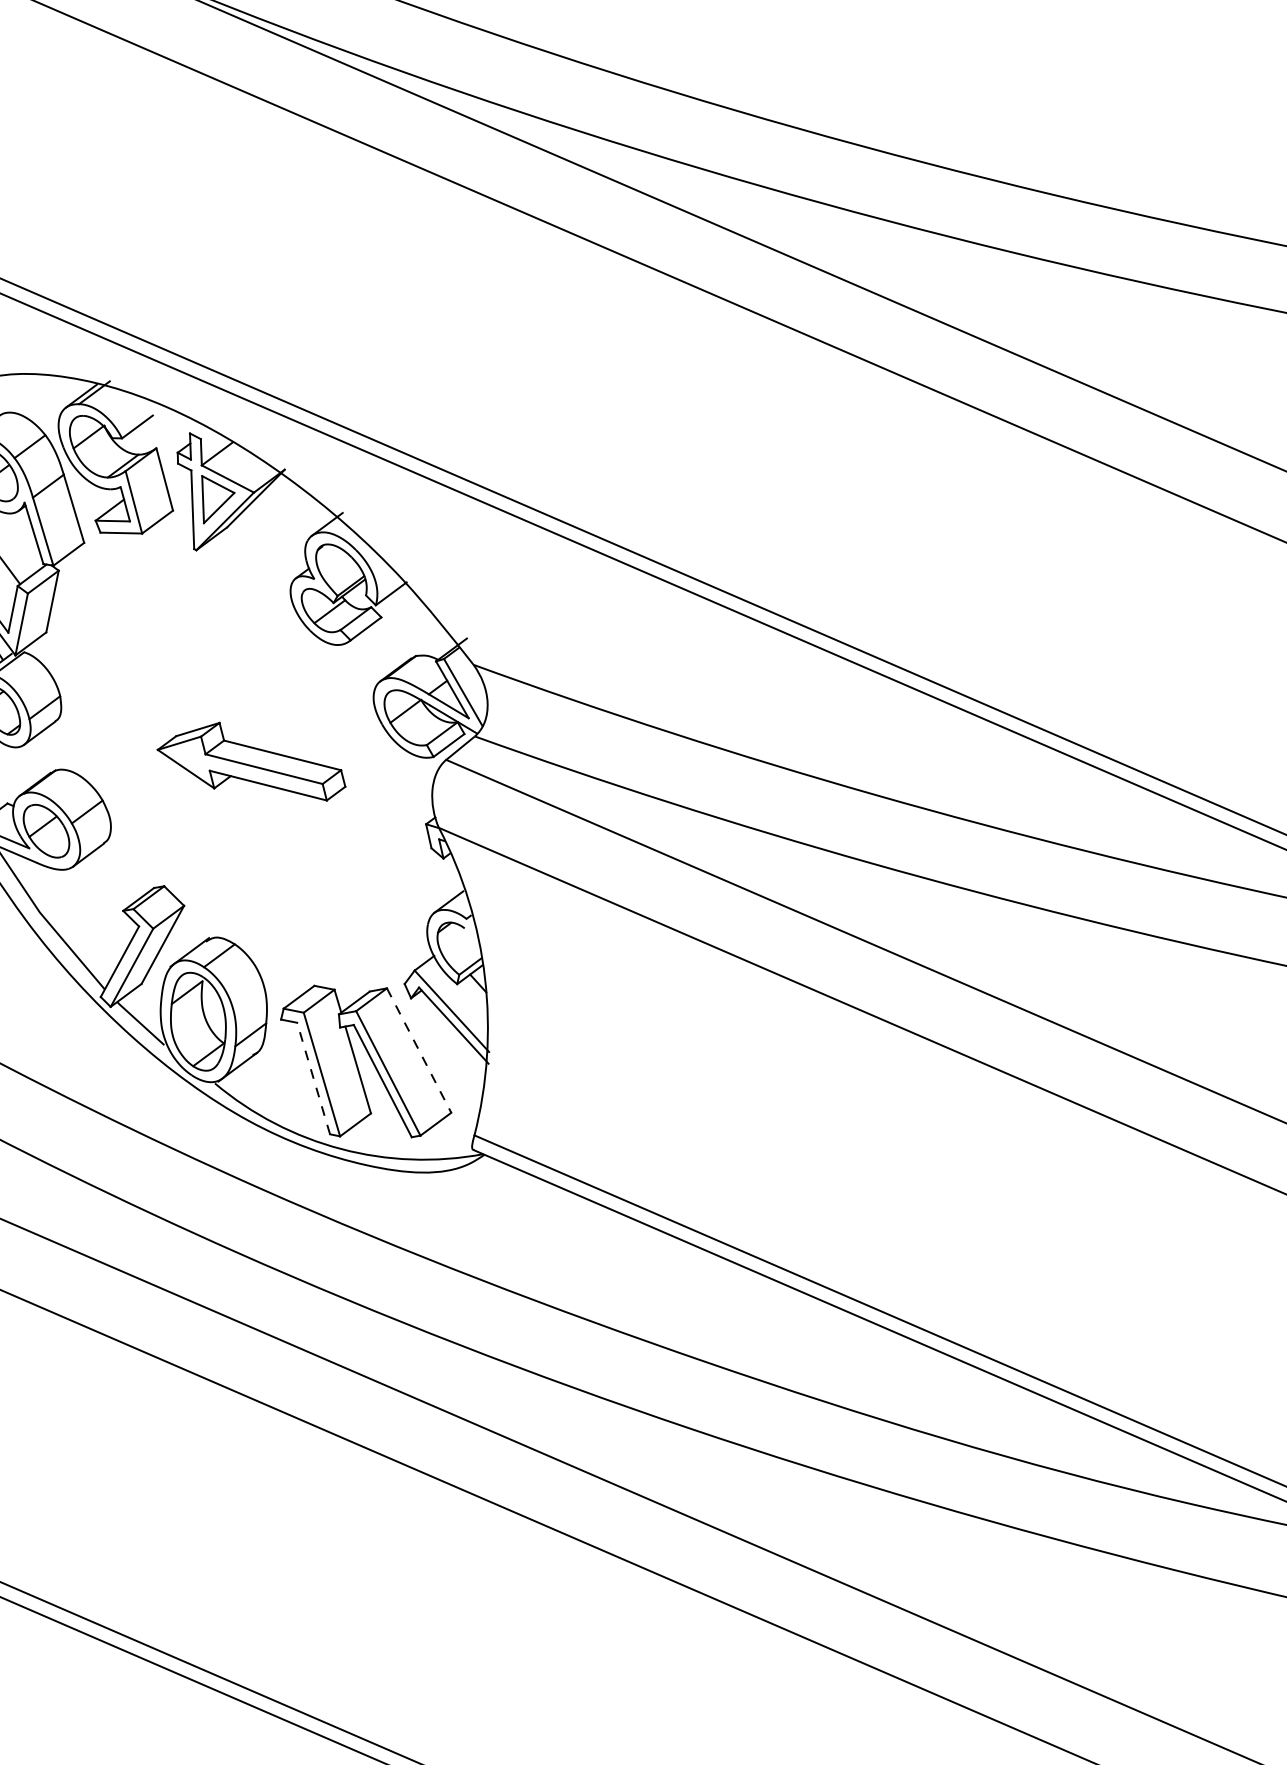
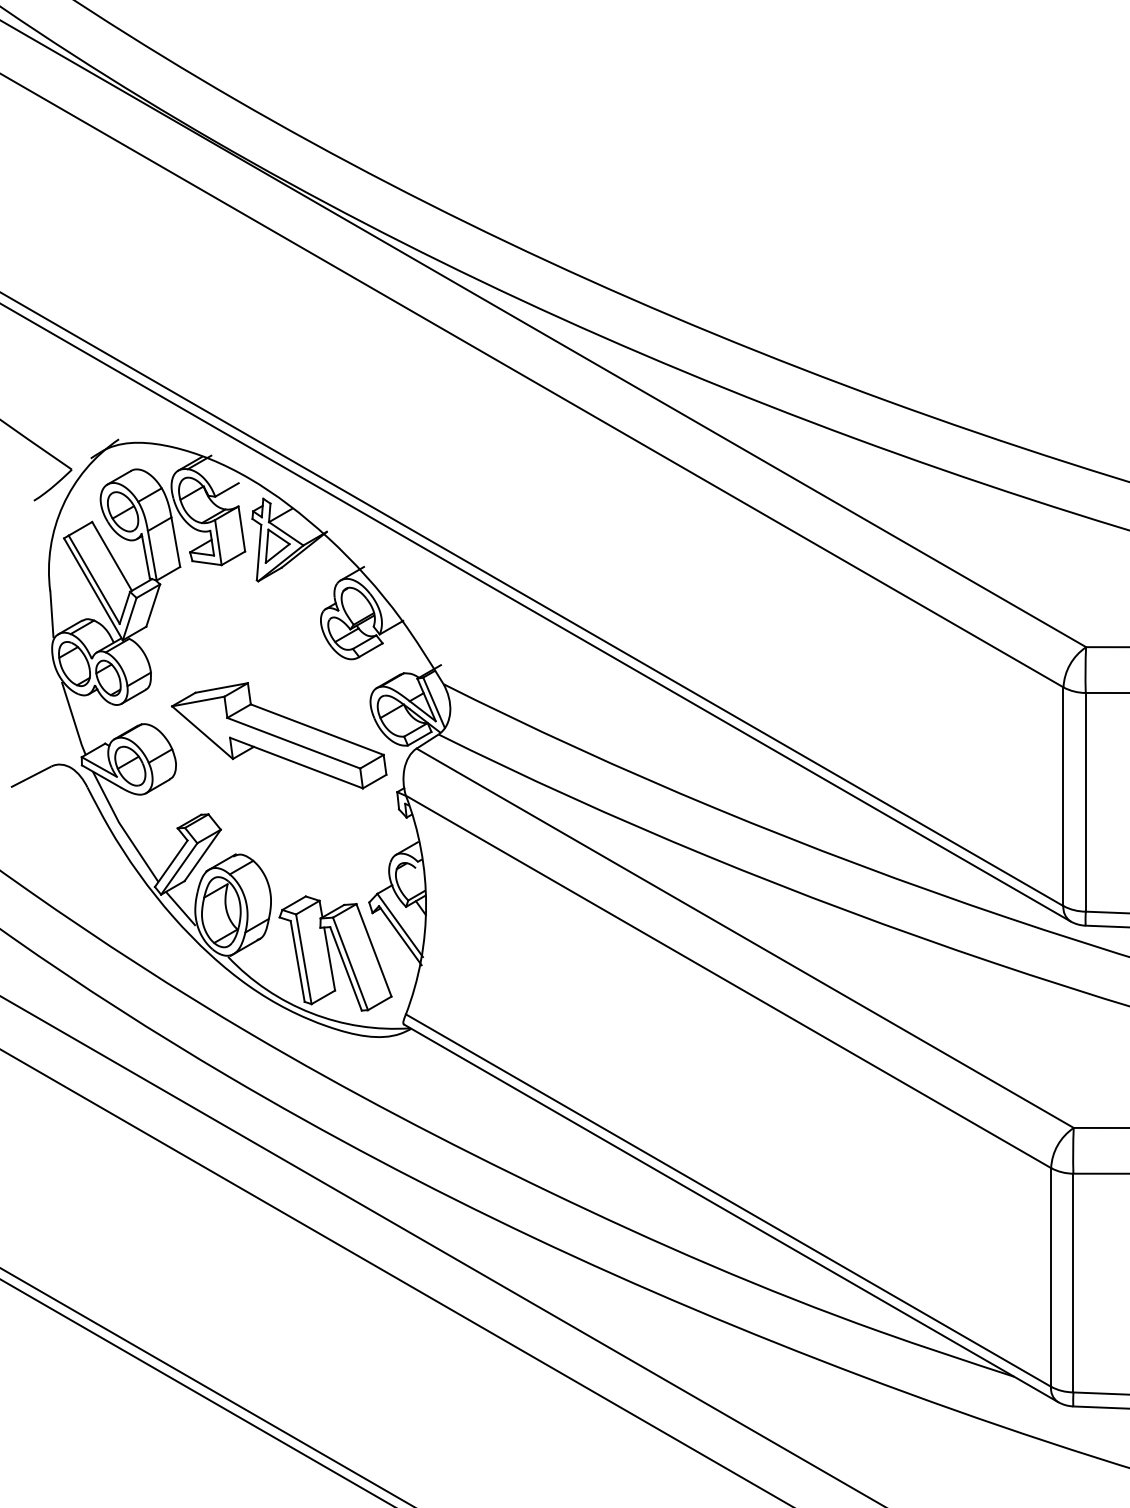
part: (251, 763) -> (279, 735), size x1.67
line: (419, 1050) -> (374, 950), dashed -> solid
line: (313, 1077) -> (297, 960), dashed -> solid

